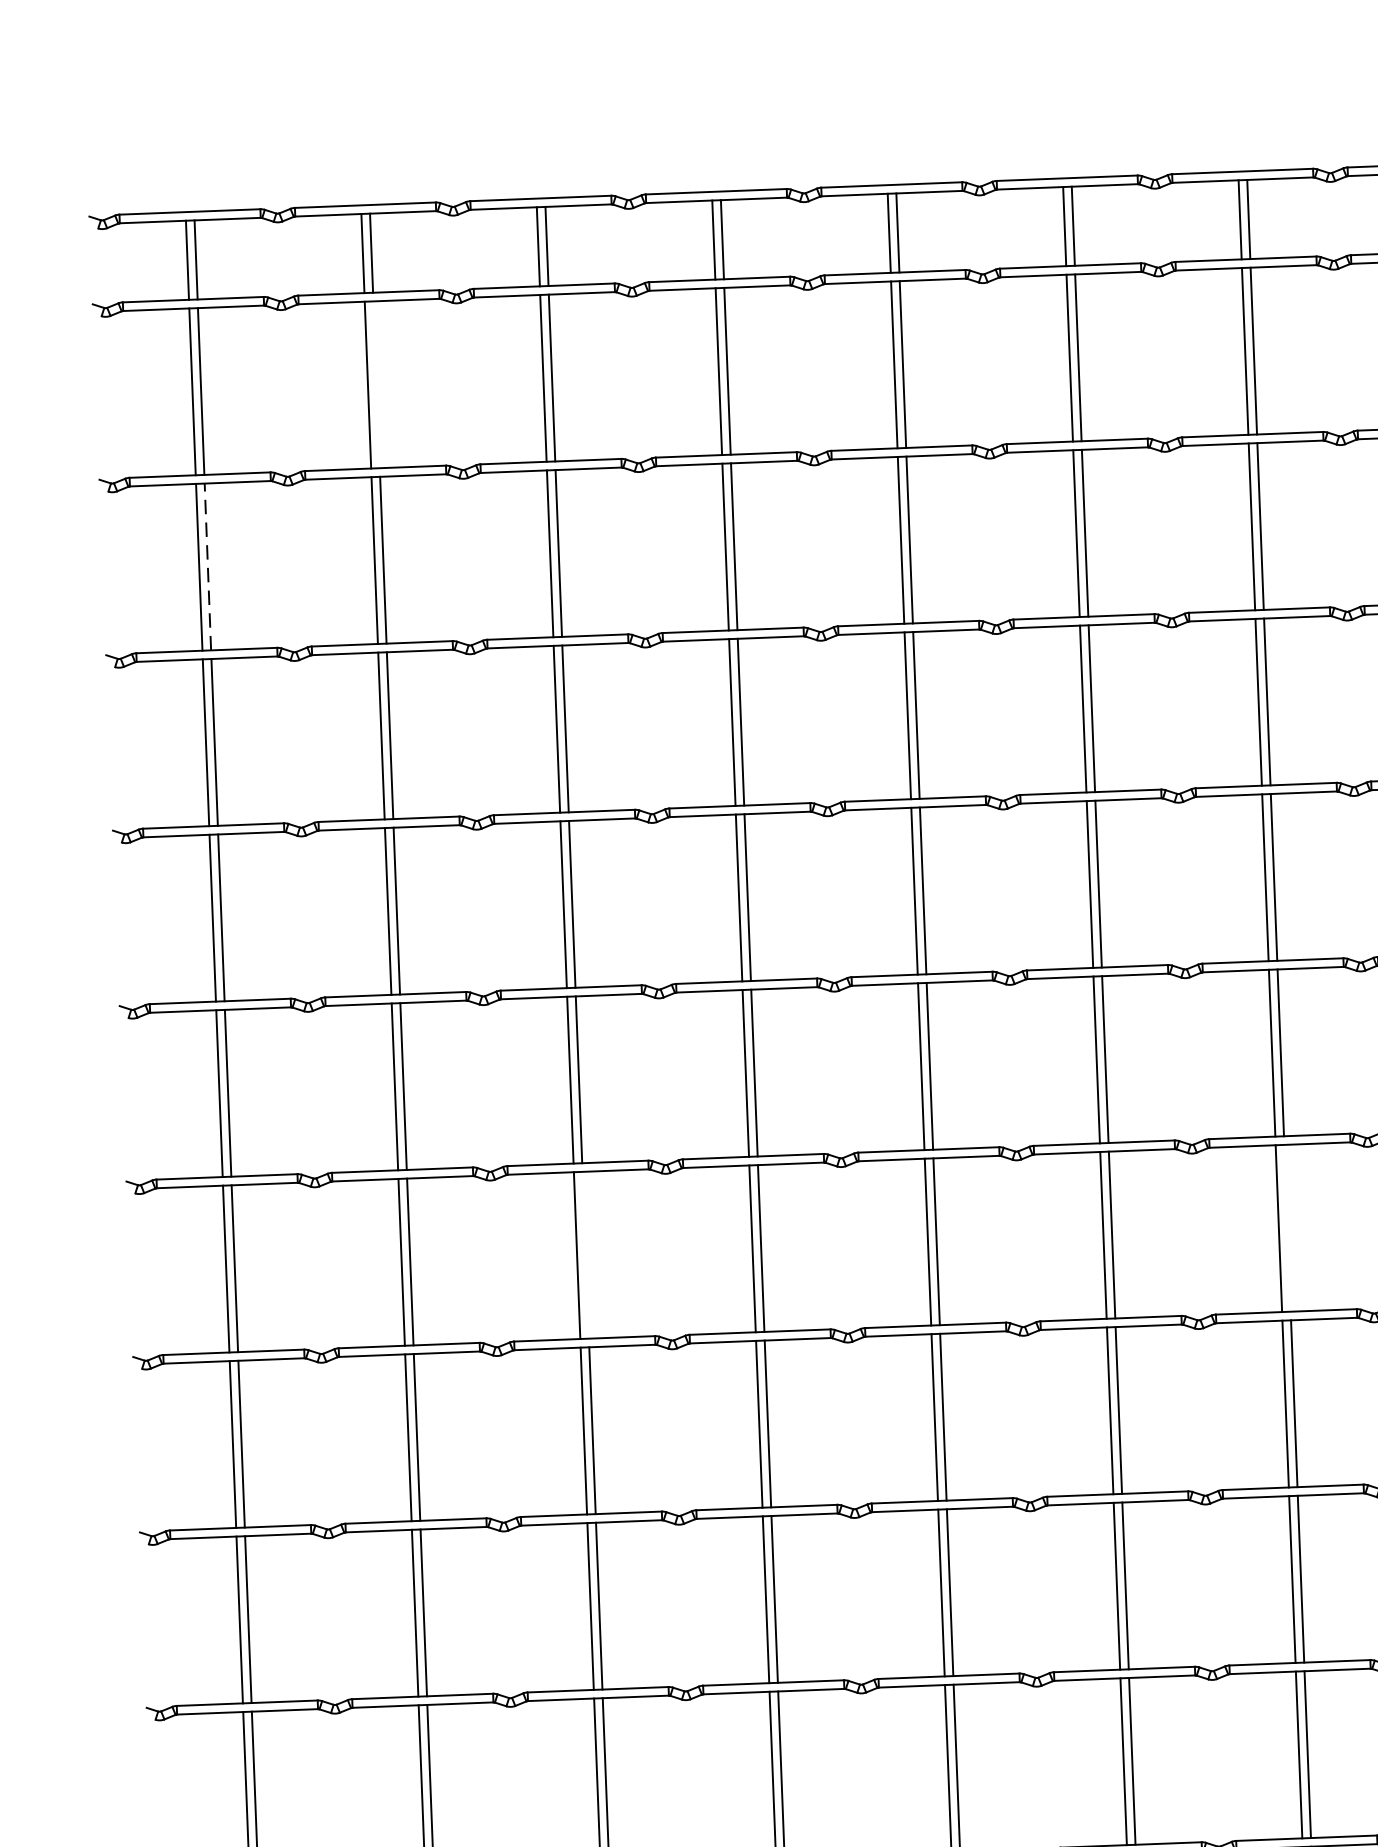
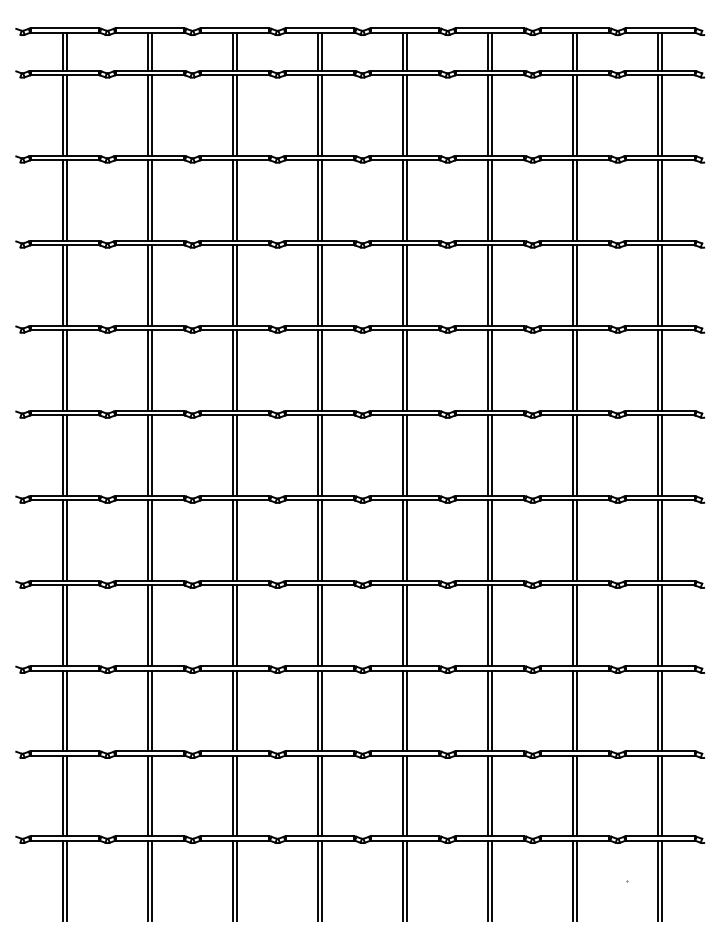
line: (377, 384) -> (152, 115), added
line: (208, 566) -> (67, 200), dashed -> solid
line: (1287, 1227) -> (577, 540), added
line: (586, 1254) -> (237, 540), added

